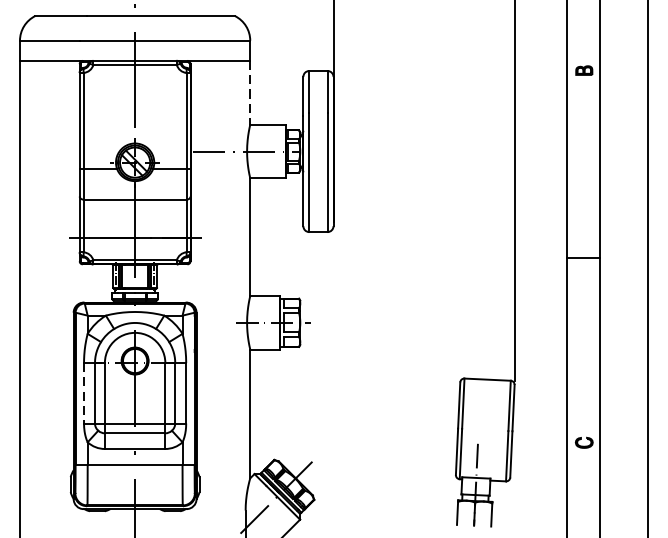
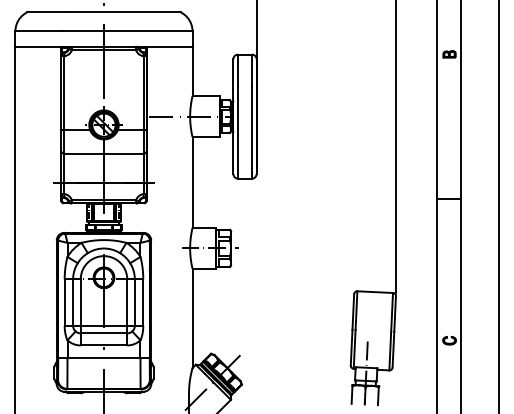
line: (250, 92) -> (192, 71), dashed -> solid
line: (83, 394) -> (64, 303), dashed -> solid

